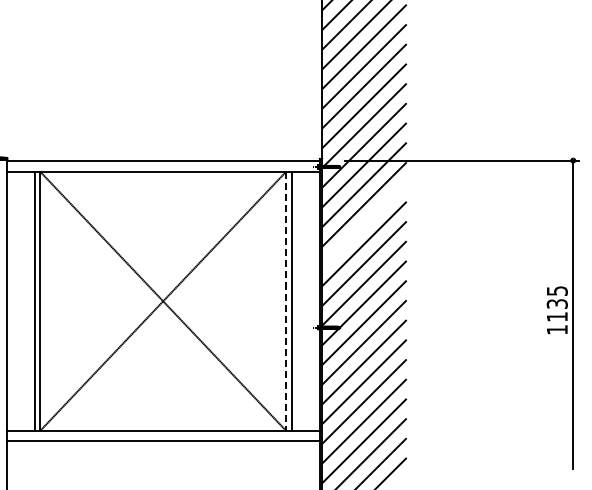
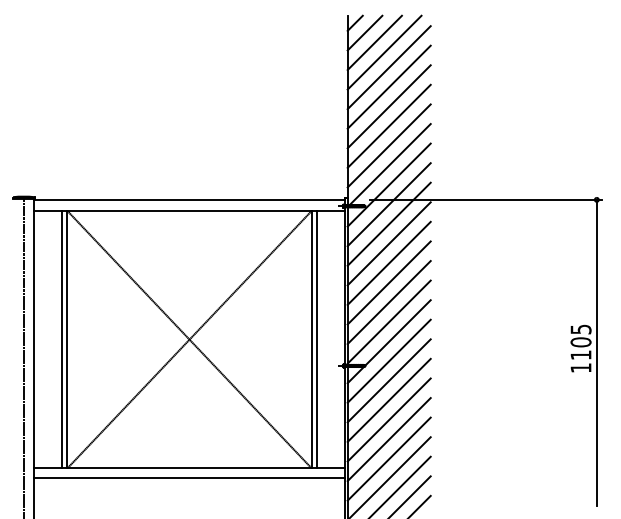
line: (363, 223) -> (388, 262), added
line: (285, 301) -> (311, 339), dashed -> solid
text: (556, 304) -> (580, 342), 1135 -> 1105

